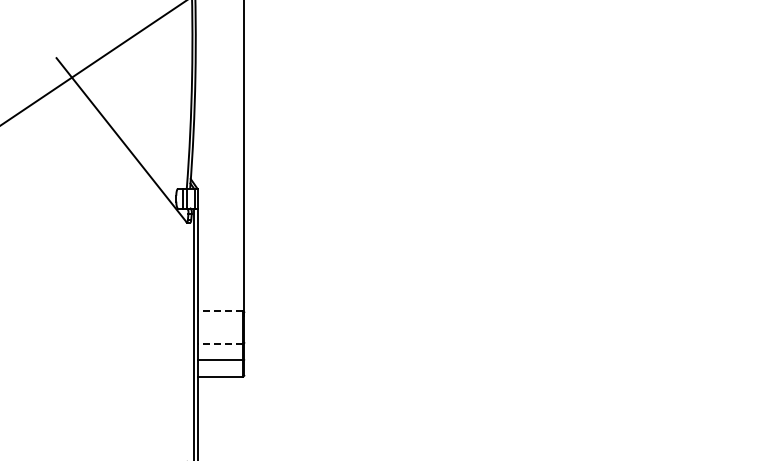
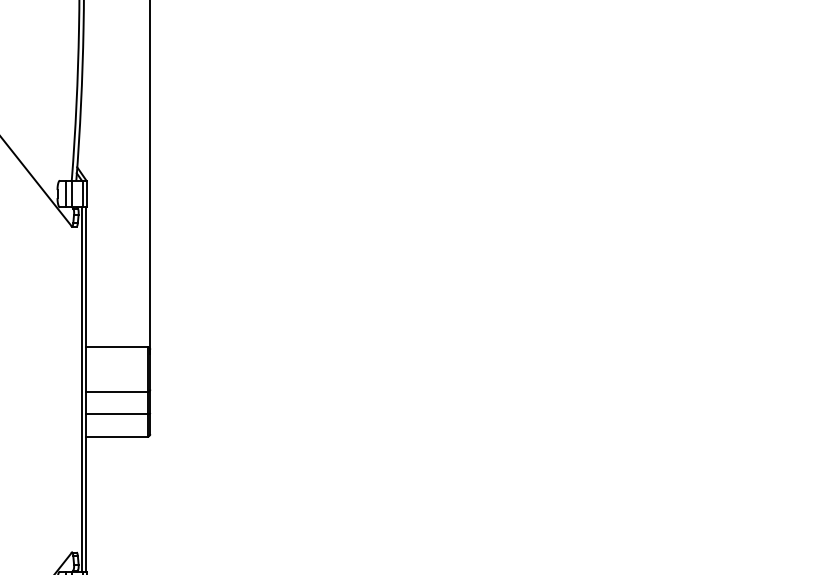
line: (220, 311) -> (117, 347), dashed -> solid
line: (220, 343) -> (117, 391), dashed -> solid

